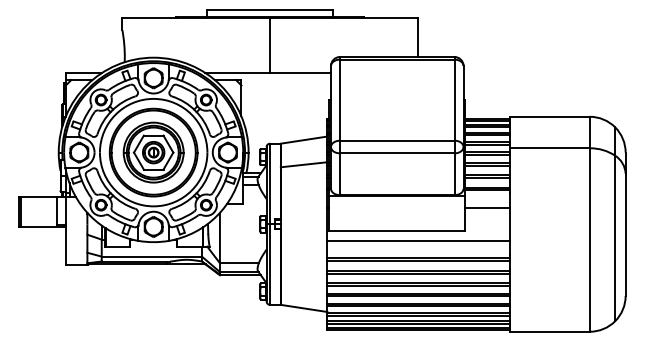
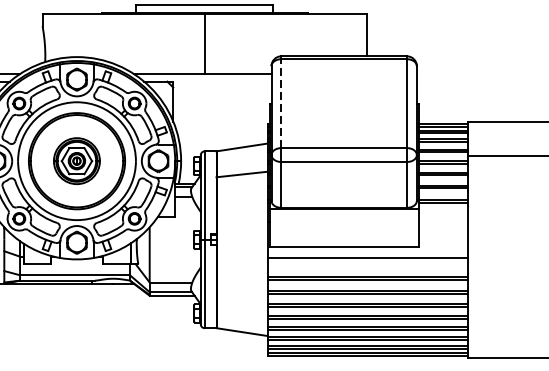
line: (339, 100) -> (280, 104), solid -> dashed
part: (153, 152) -> (76, 161), size x0.7
line: (487, 208) -> (443, 222), removed

